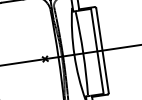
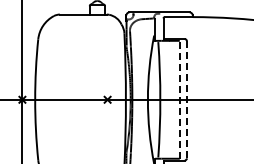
line: (102, 50) -> (186, 99), solid -> dashed
line: (97, 51) -> (179, 99), solid -> dashed

